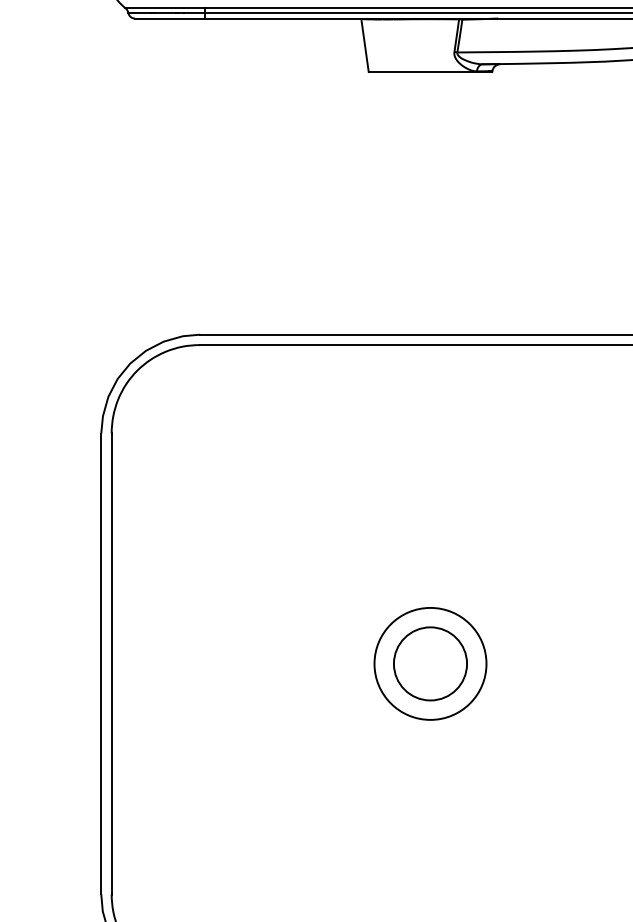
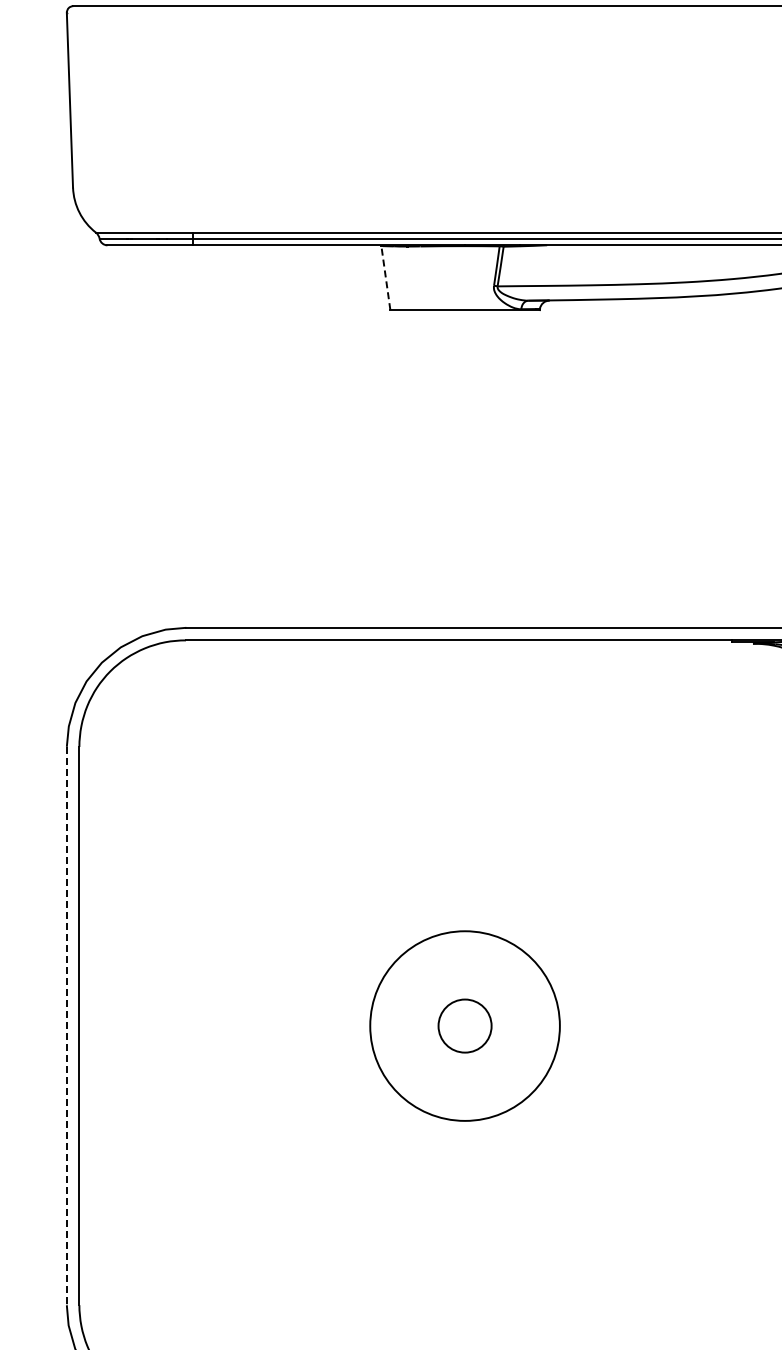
line: (364, 45) -> (385, 277), solid -> dashed
circle: (430, 663) -> (464, 1025), size x0.6
circle: (430, 663) -> (464, 1025), size x1.4
line: (101, 664) -> (66, 1026), solid -> dashed

